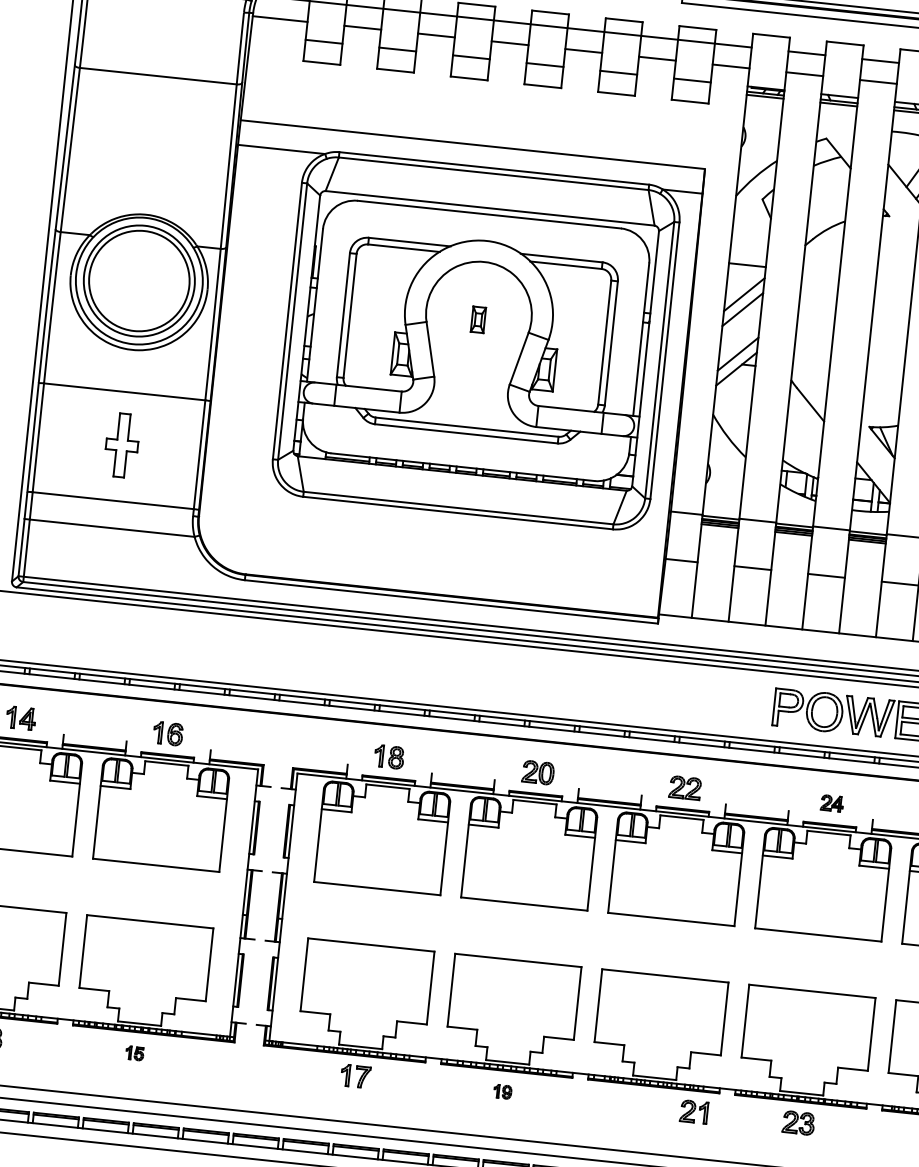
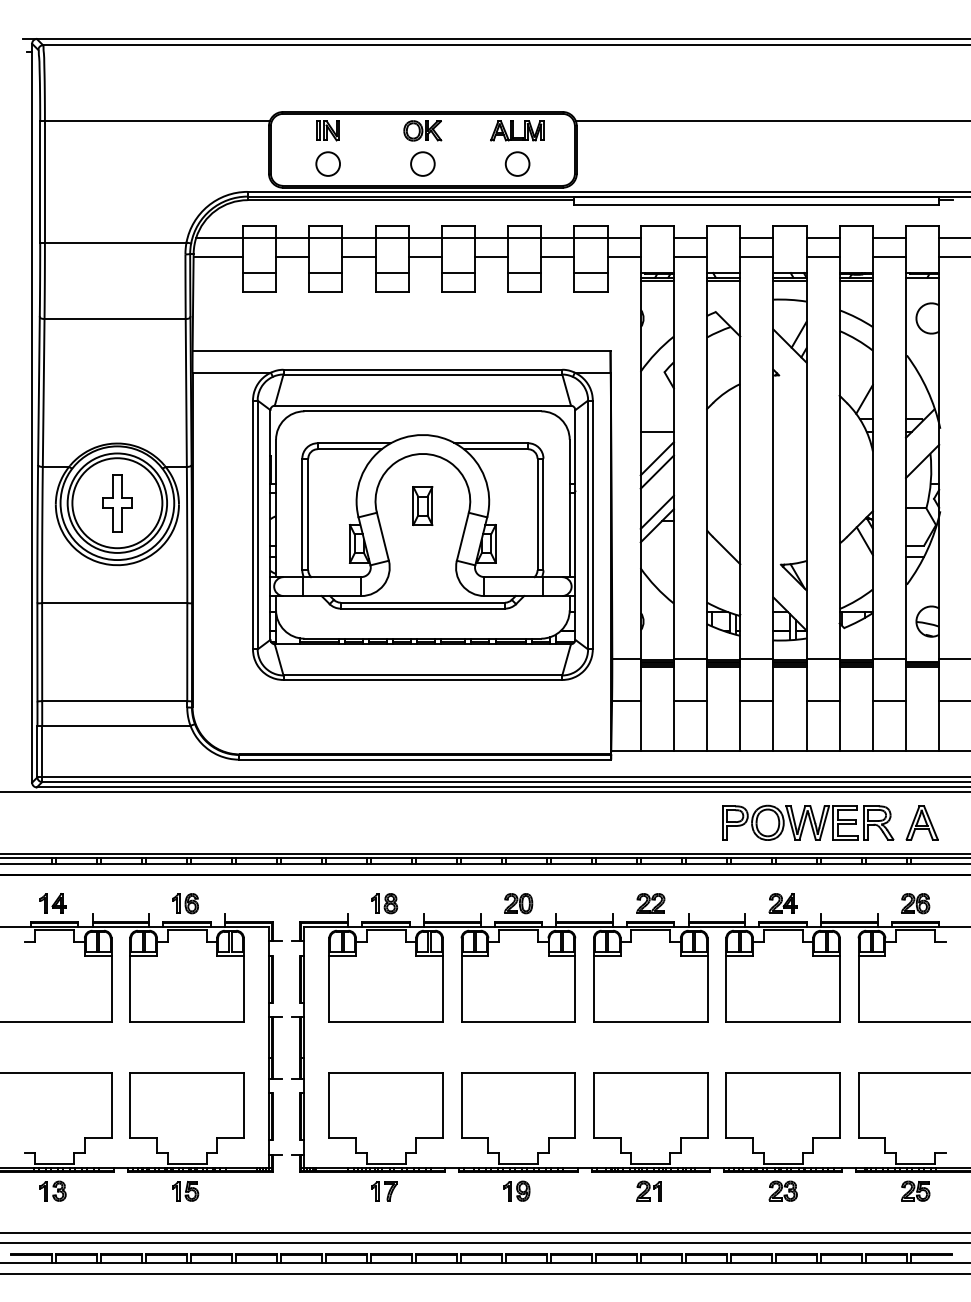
part: (478, 319) -> (422, 505), size x1.67
part: (122, 445) -> (117, 503), moved
part: (831, 803) -> (782, 903), size x1.43
part: (134, 1053) -> (185, 1191), size x1.67
part: (502, 1091) -> (516, 1190), size x1.67
part: (693, 1111) -> (648, 1190), moved

